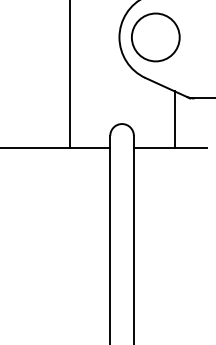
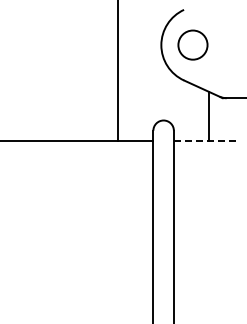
circle: (155, 36) -> (192, 44), size x0.7
line: (170, 148) -> (205, 141), solid -> dashed

